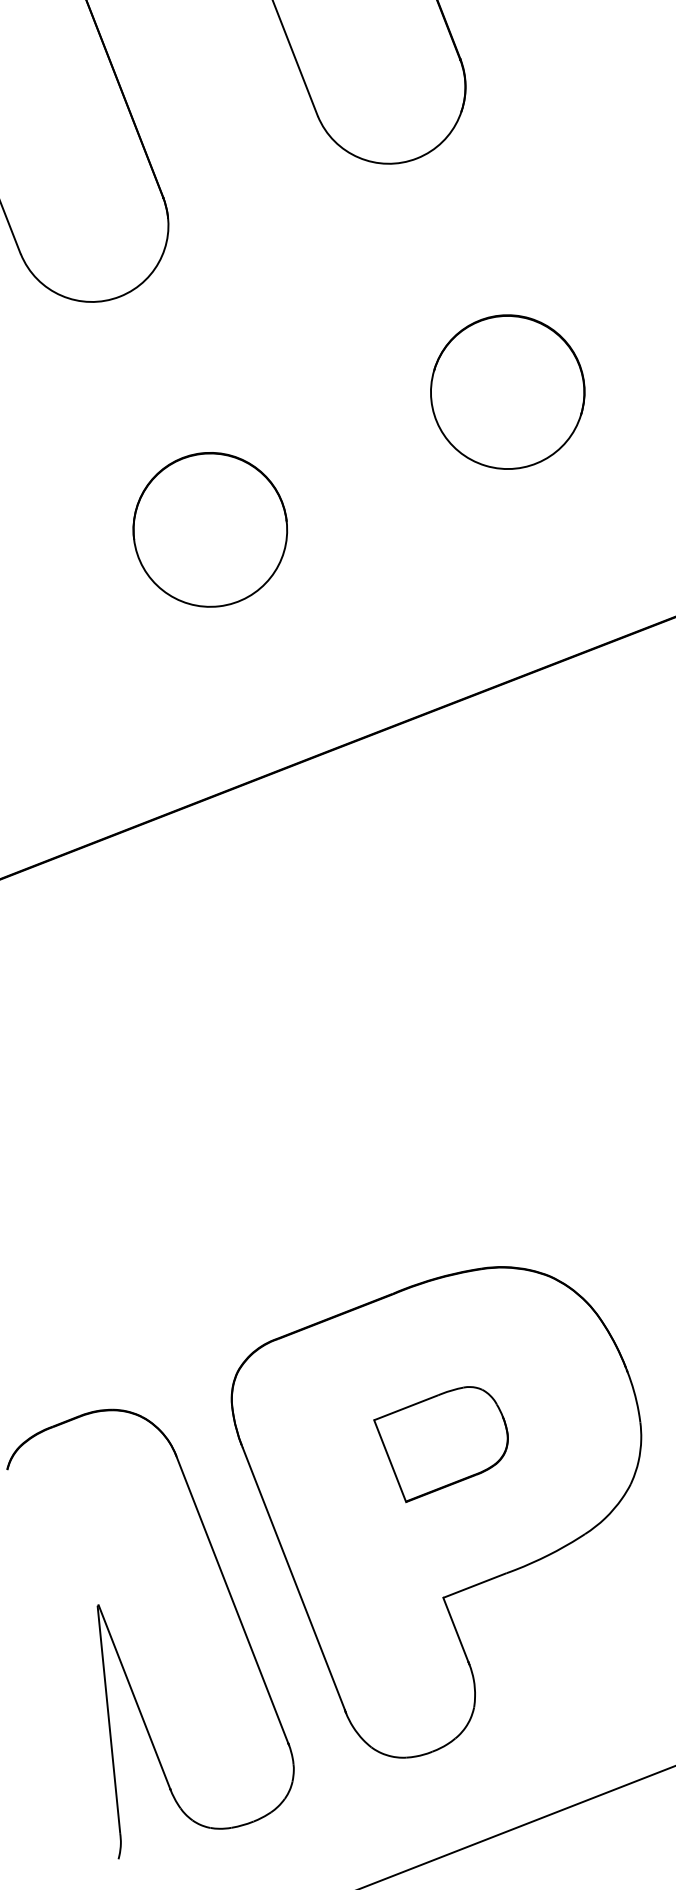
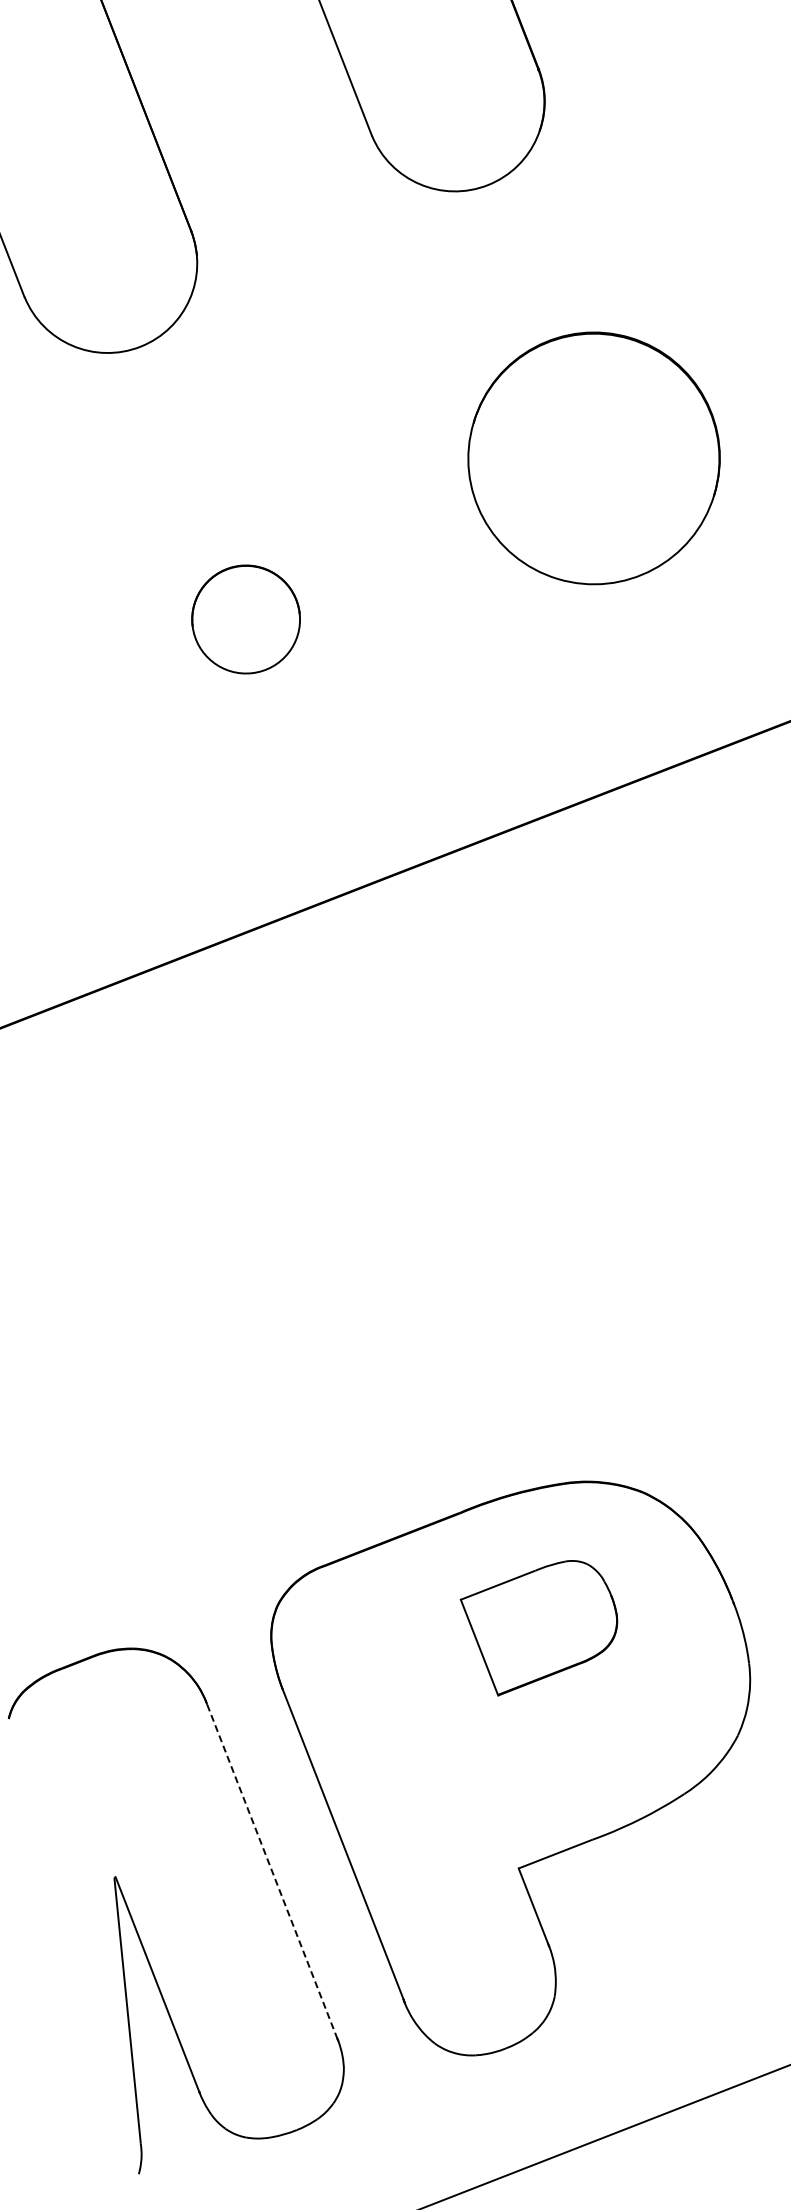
part: (507, 392) -> (593, 458), size x1.4
part: (209, 529) -> (245, 619), size x0.6
part: (440, 1444) -> (538, 1628), moved
line: (232, 1600) -> (272, 1871), solid -> dashed

